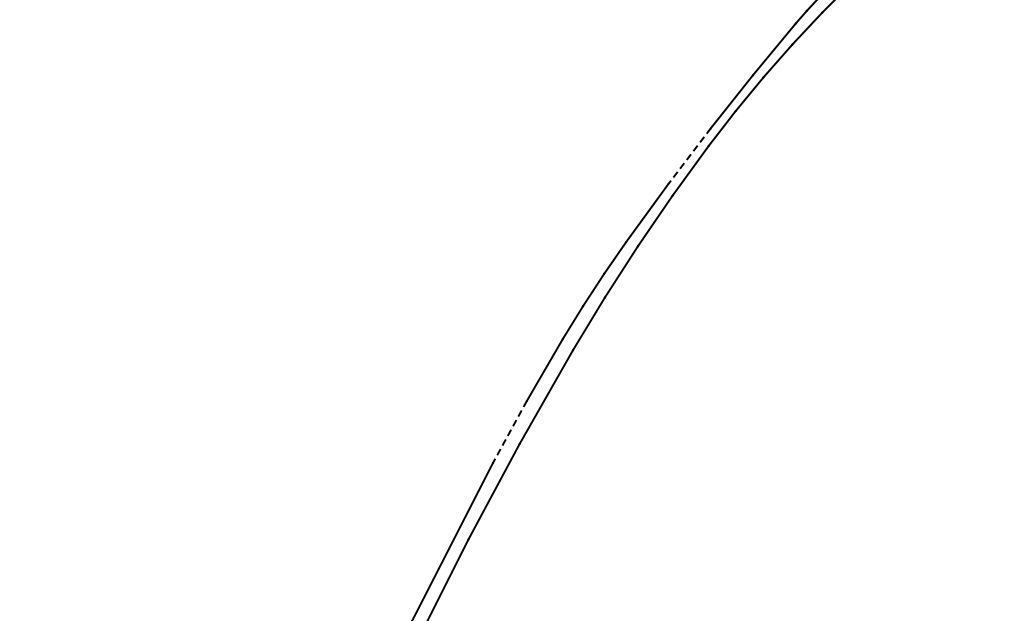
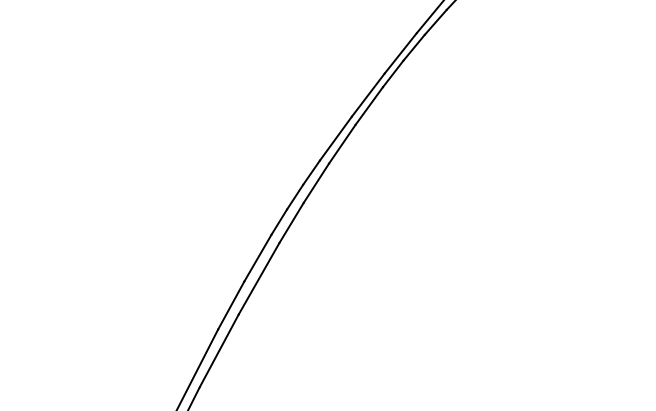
line: (689, 156) -> (368, 95), dashed -> solid
line: (509, 432) -> (230, 305), dashed -> solid

